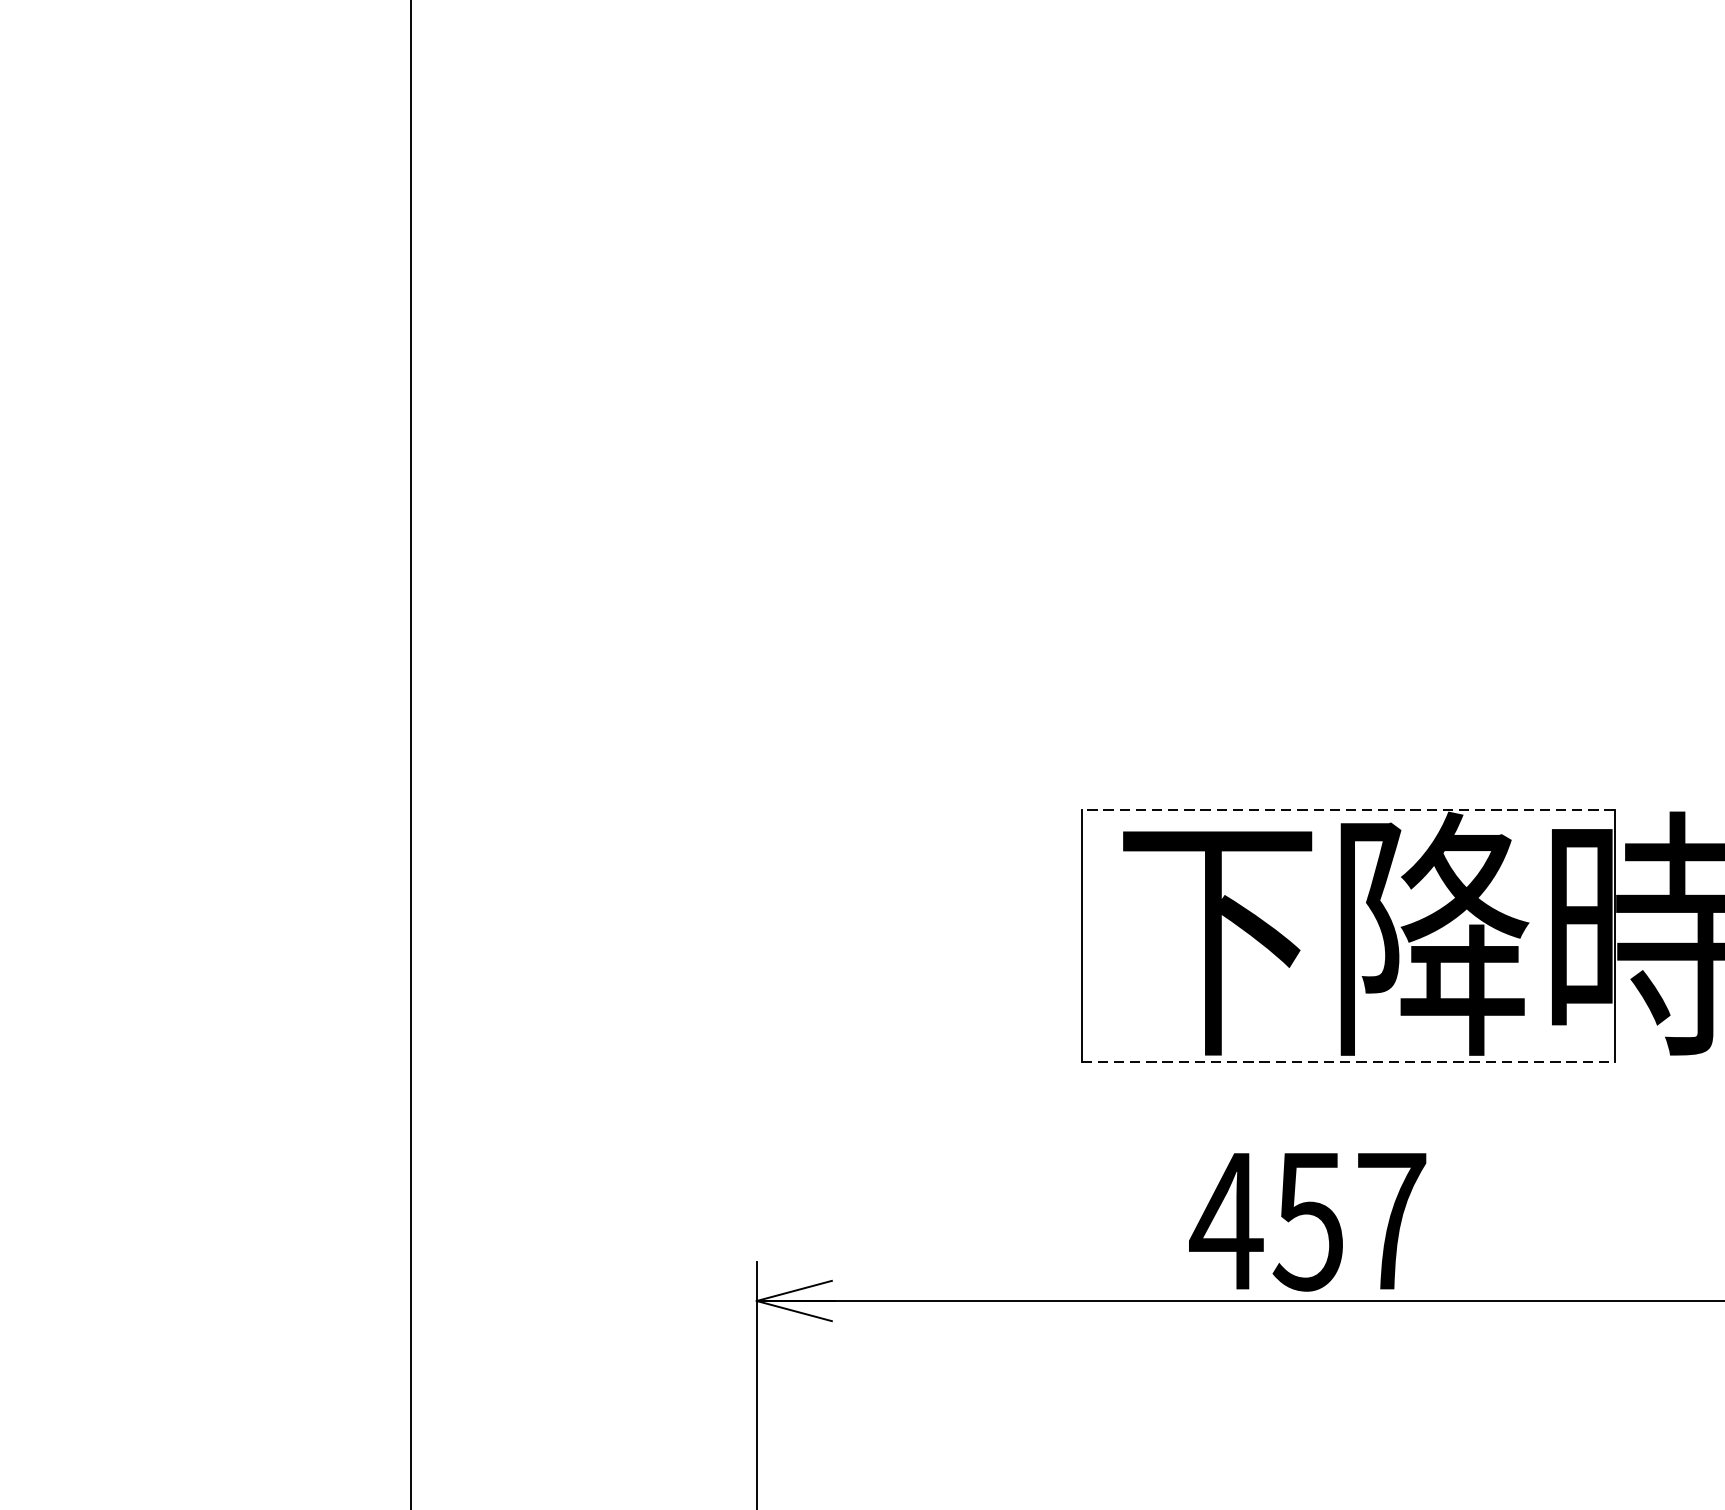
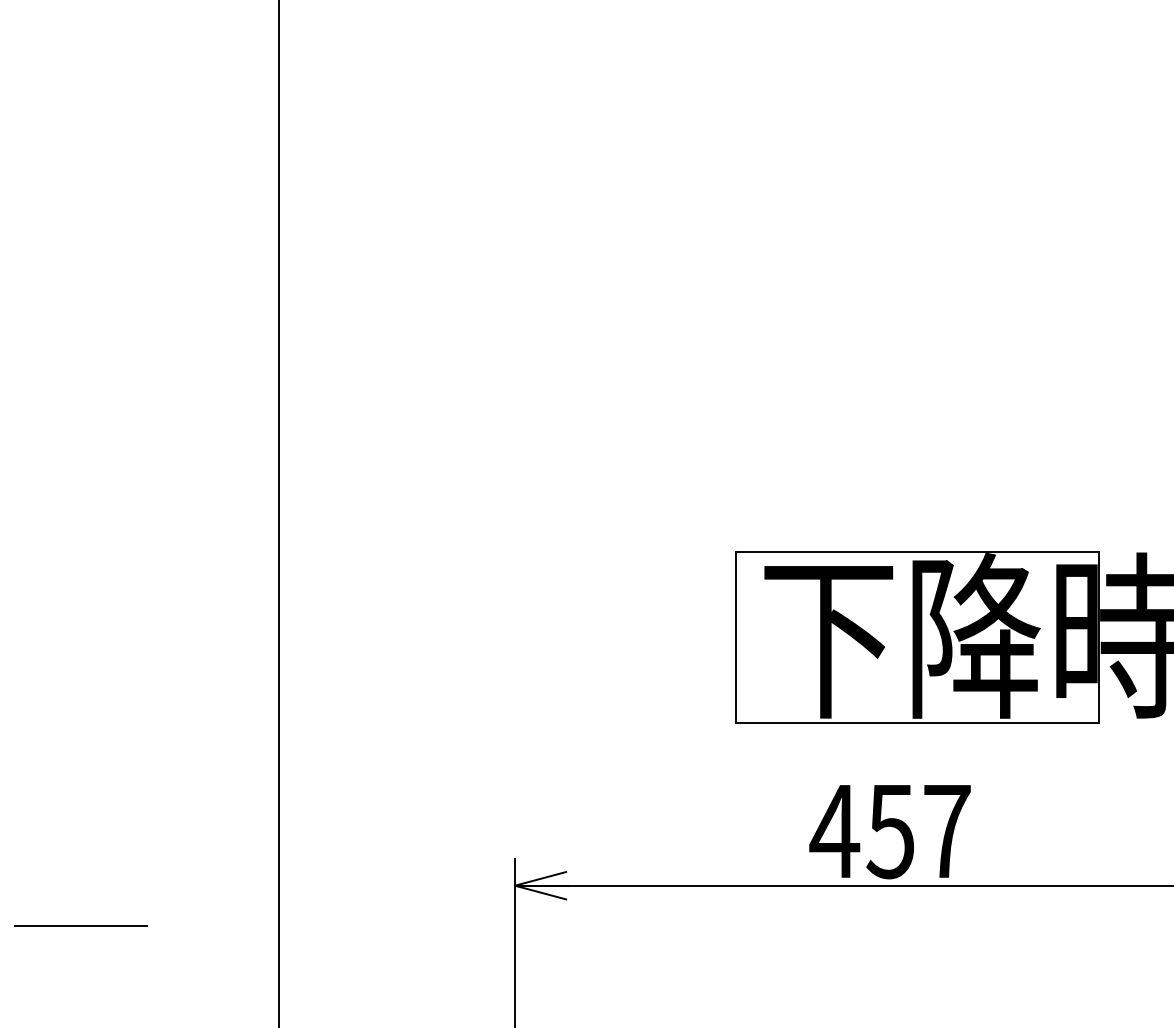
line: (1347, 810) -> (917, 551), dashed -> solid
line: (1349, 1062) -> (918, 723), dashed -> solid
line: (118, 1359) -> (80, 925), added

